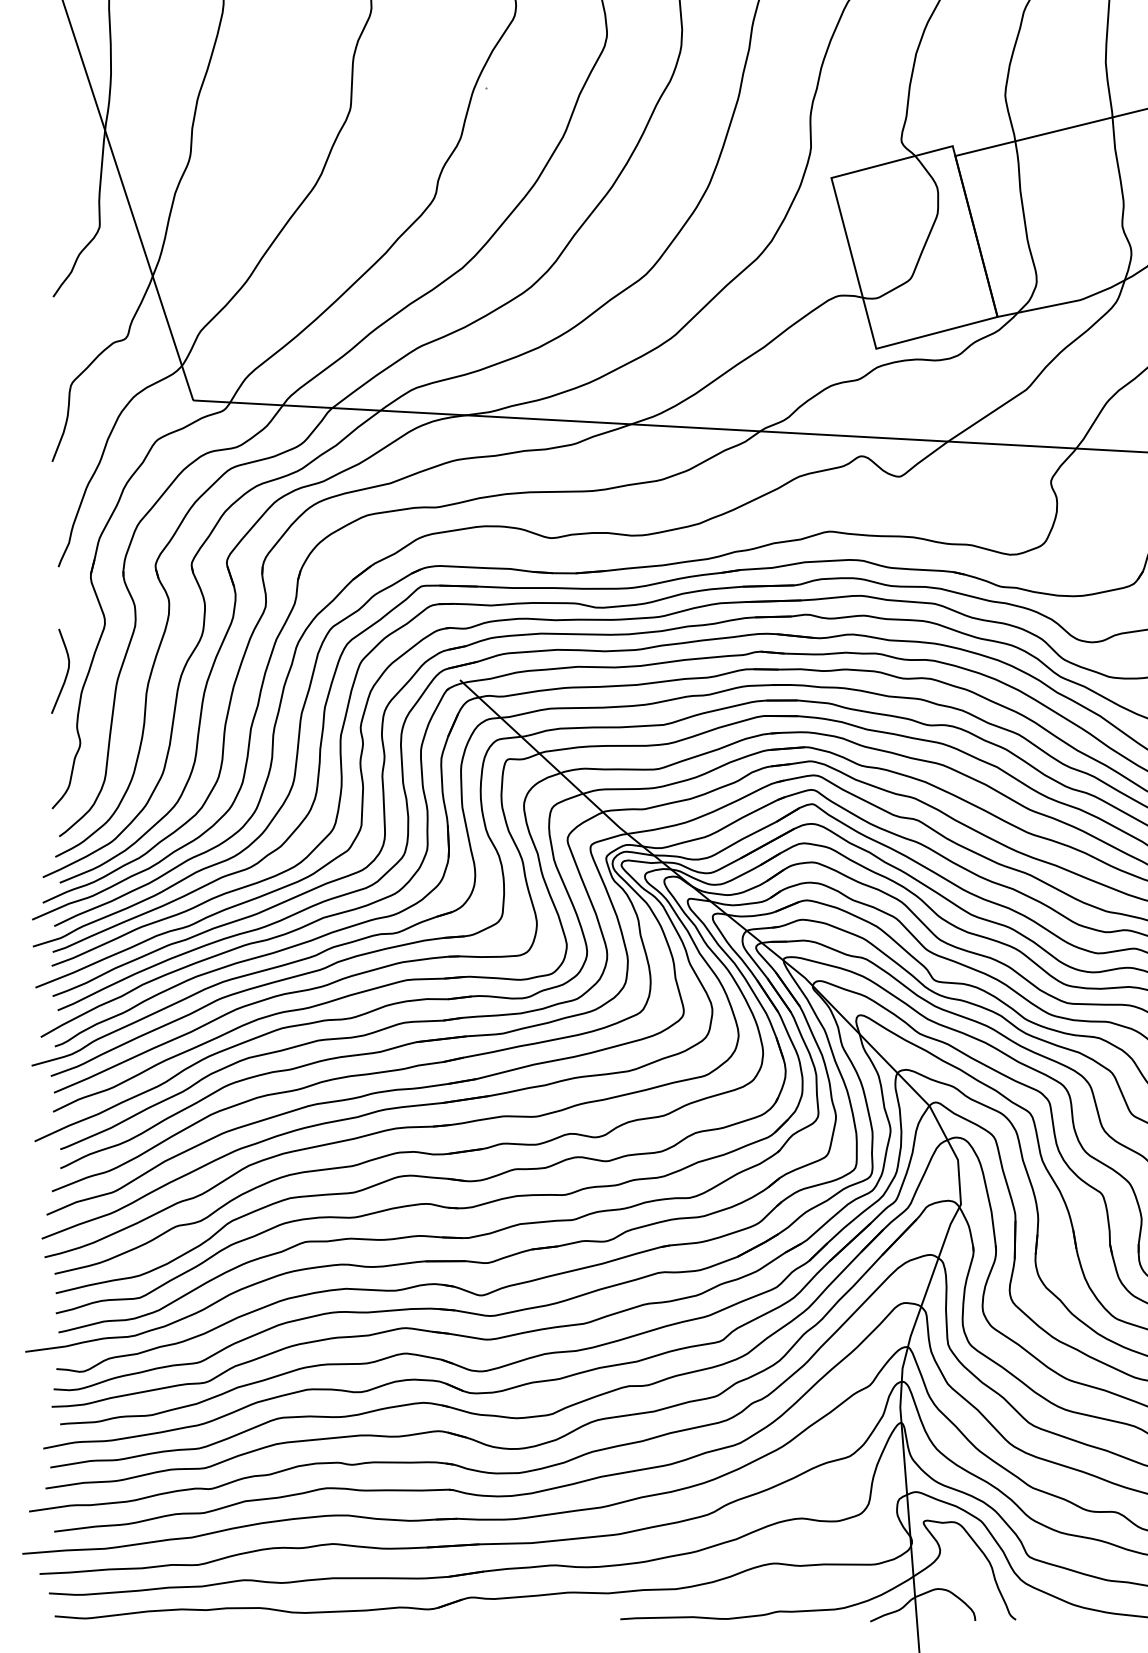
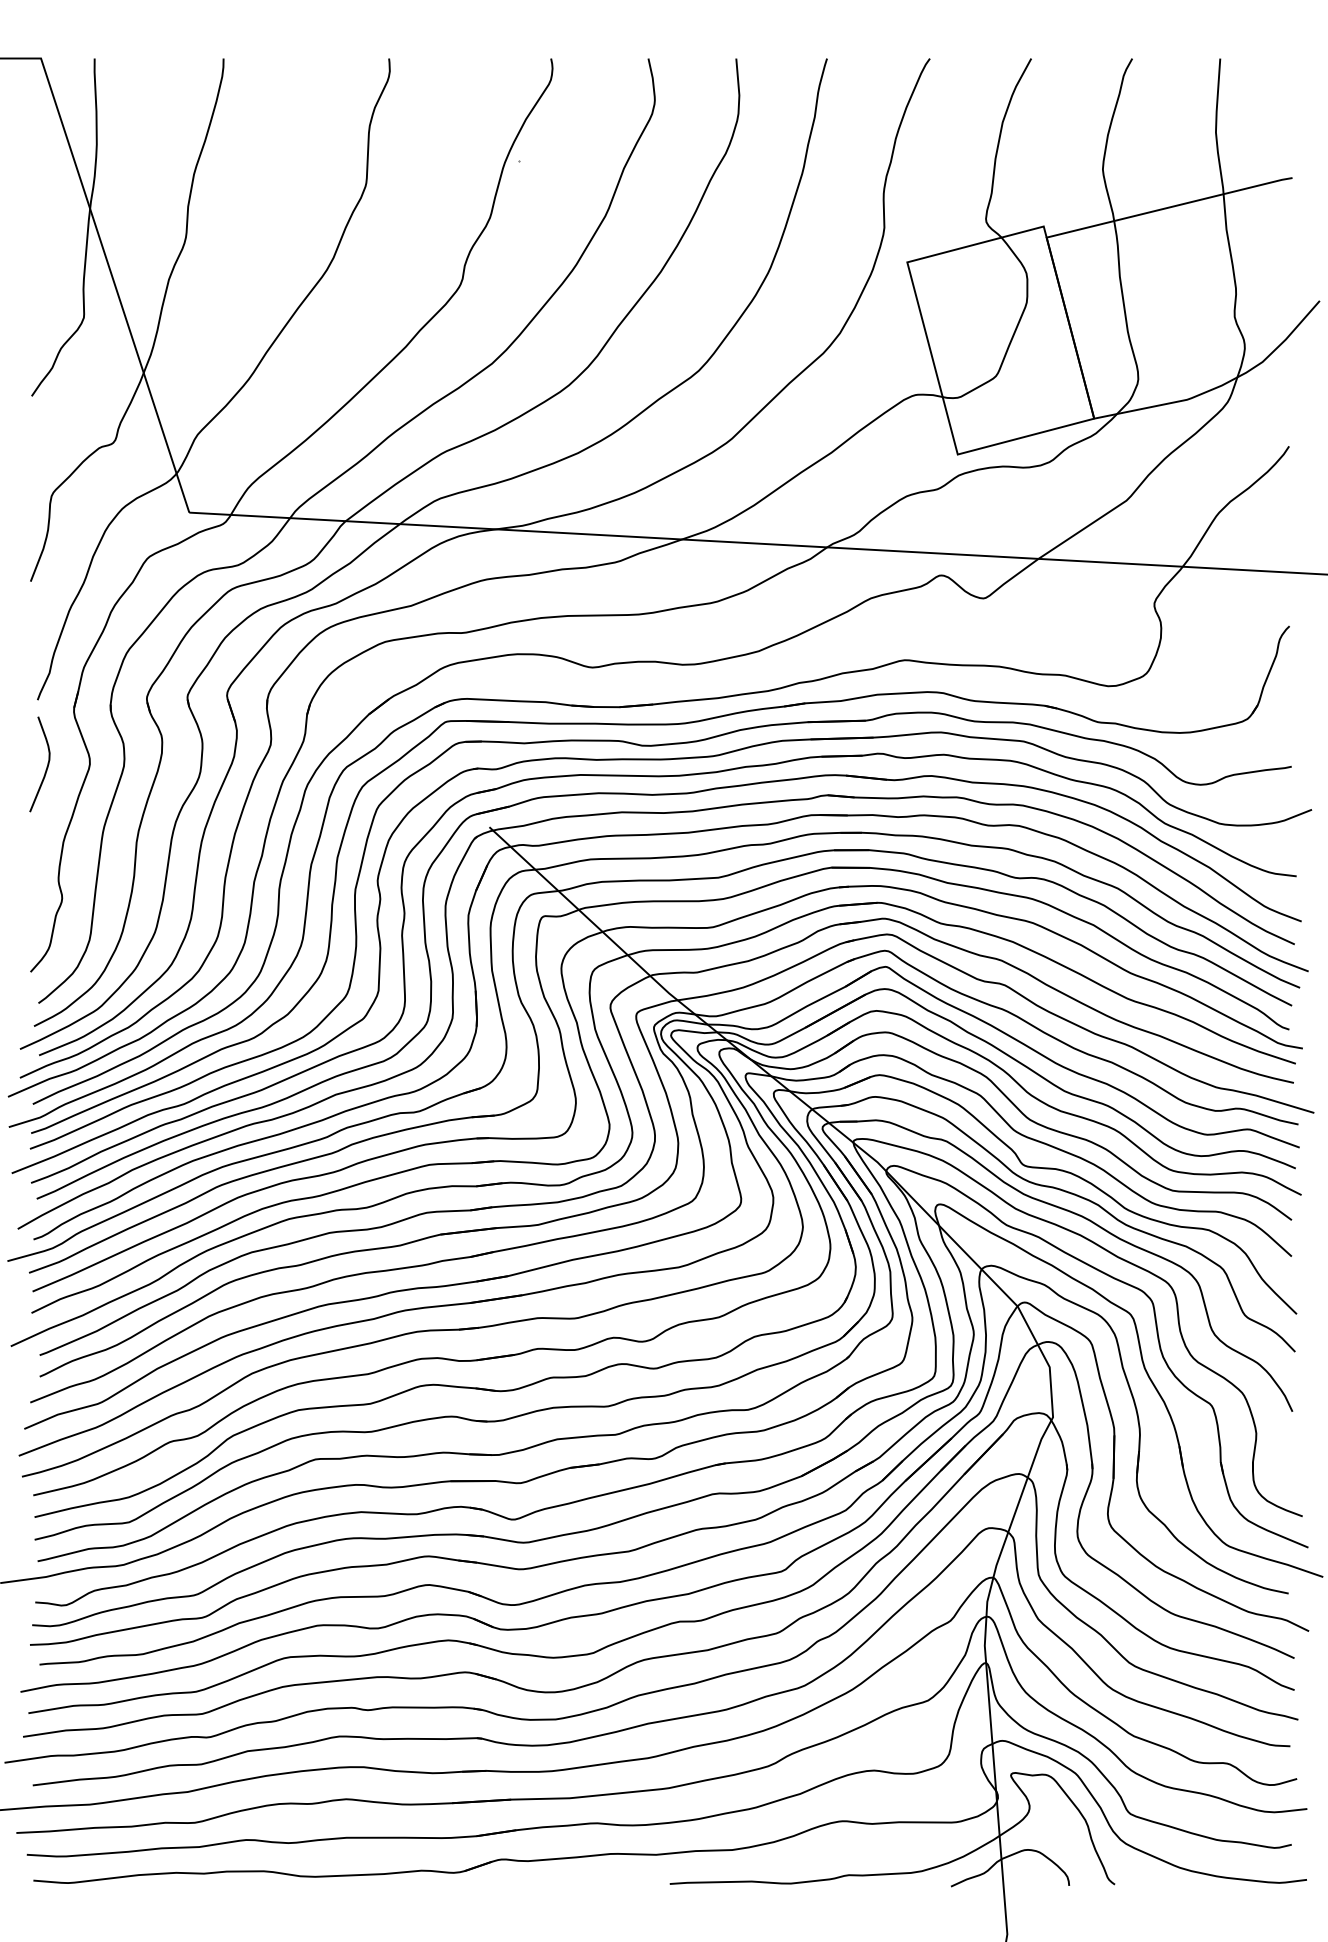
curve: (66, 673) -> (46, 766), moved

